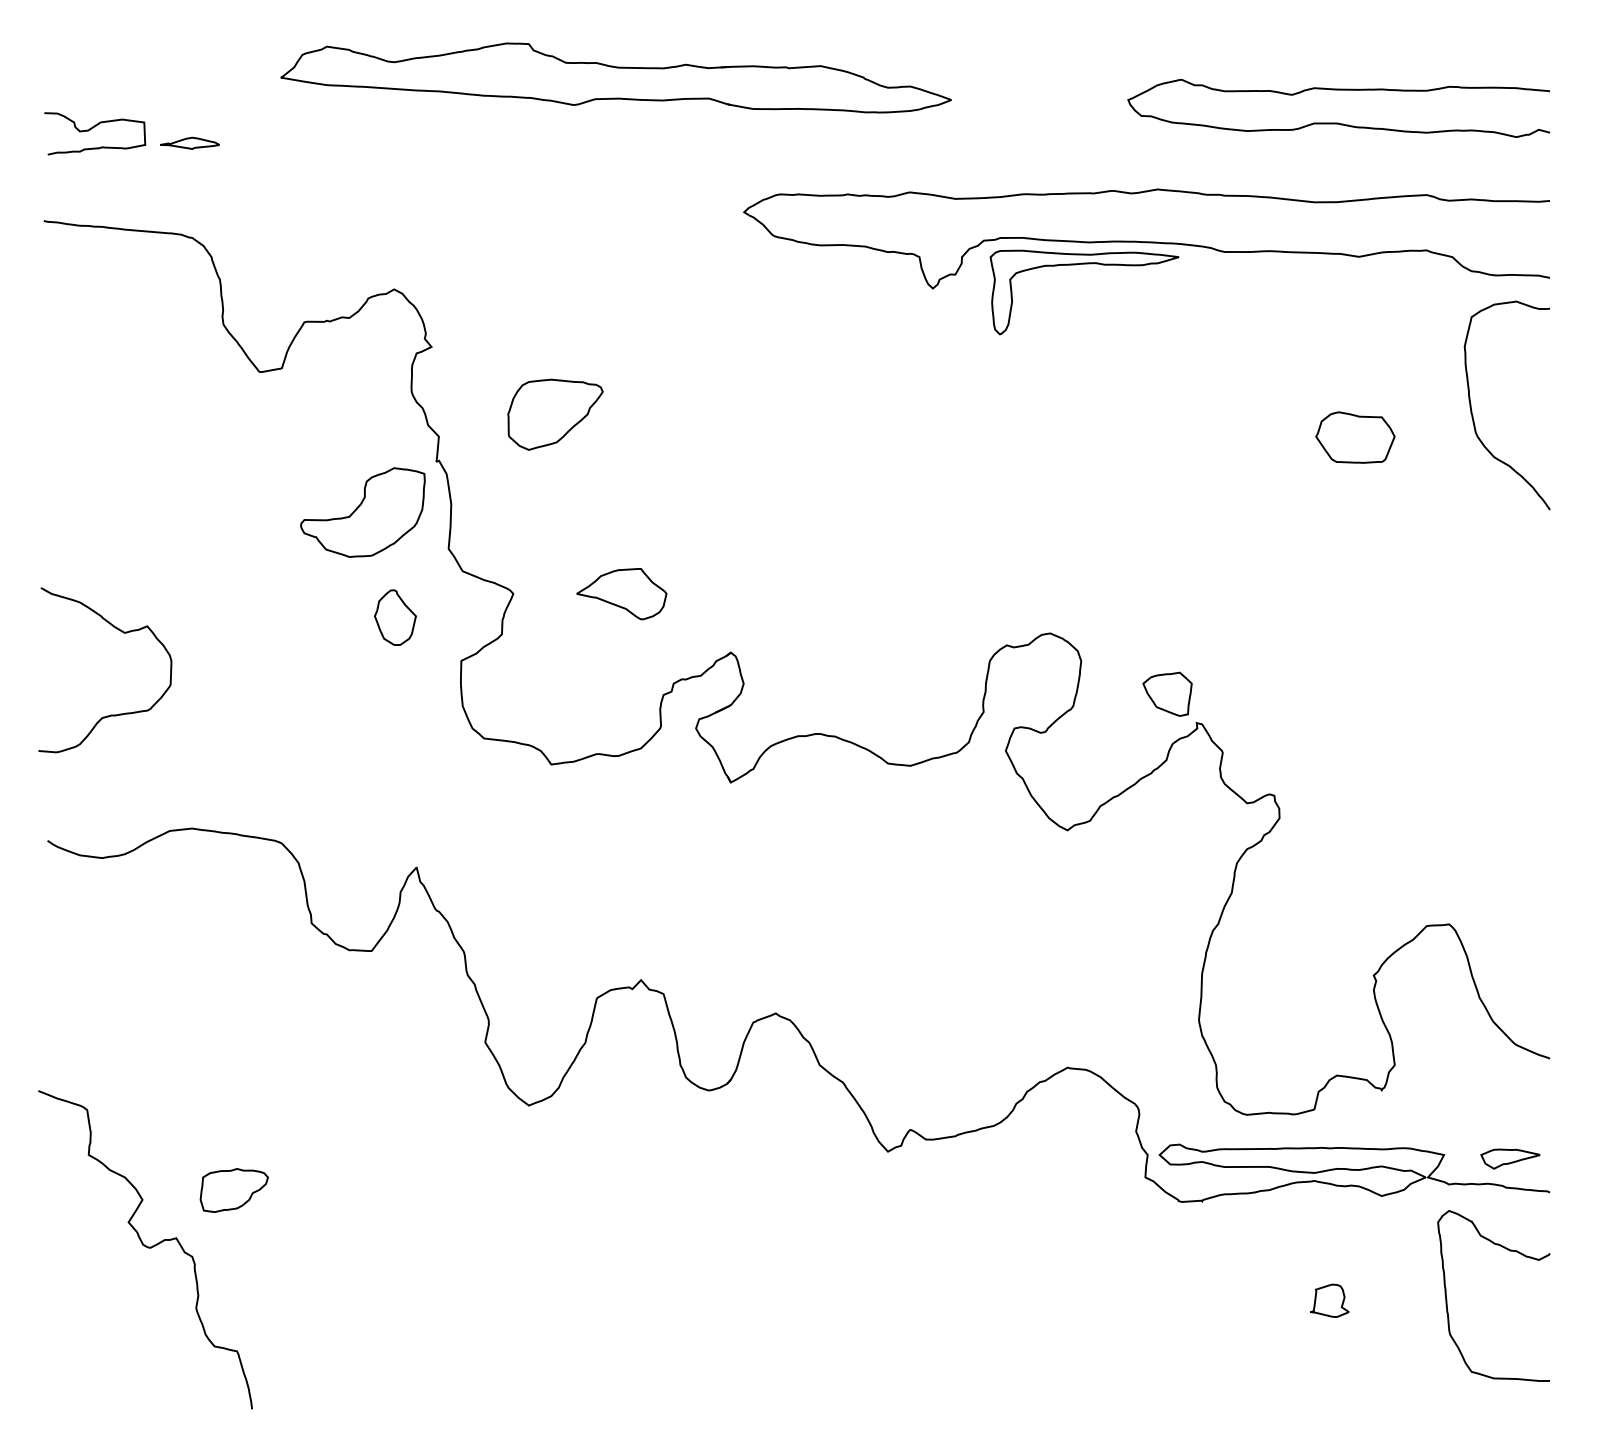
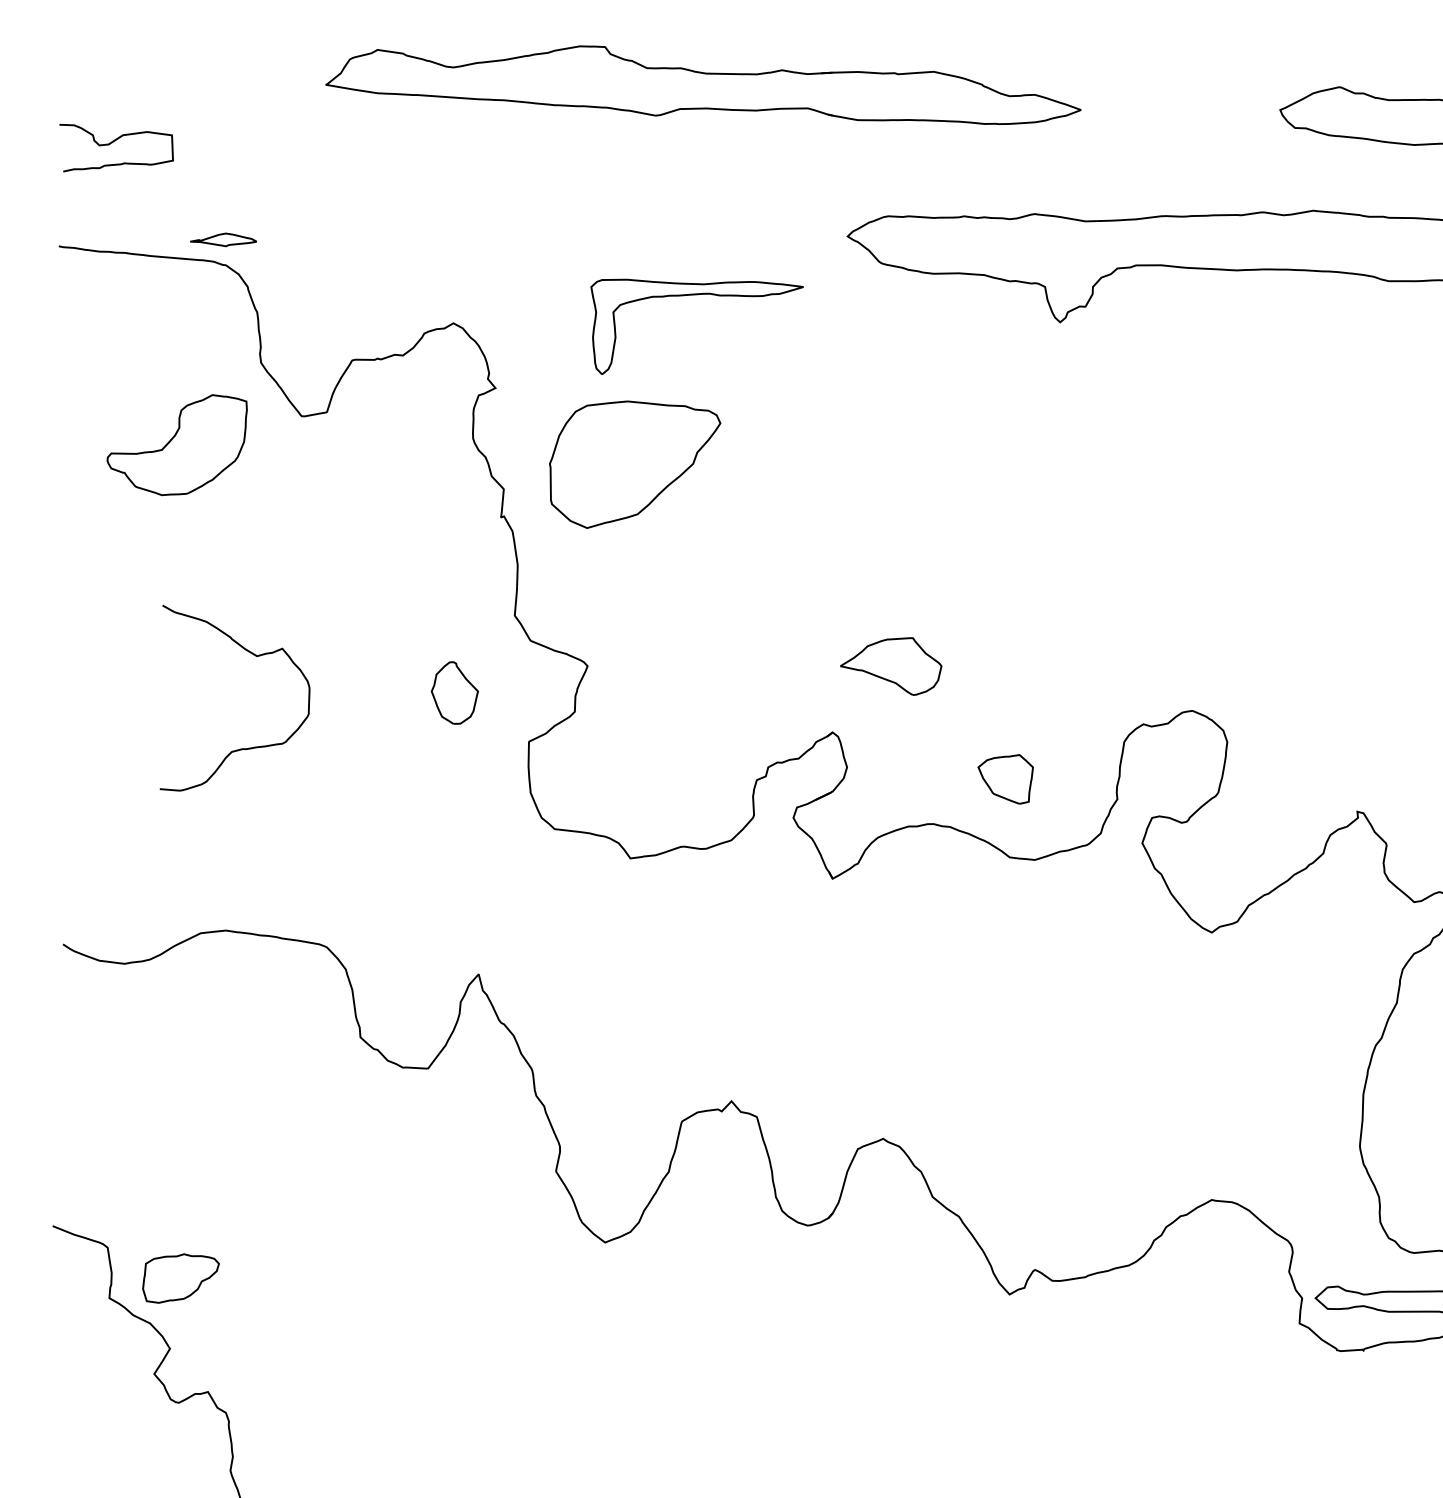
part: (189, 142) -> (222, 238), moved
part: (1084, 264) -> (697, 295), moved
part: (555, 414) -> (635, 464), size x1.6
part: (362, 512) -> (176, 445), moved
part: (621, 594) -> (890, 666), moved
curve: (123, 633) -> (255, 656), moved
part: (1167, 693) -> (1005, 778), moved
part: (233, 1190) -> (180, 1278), moved

